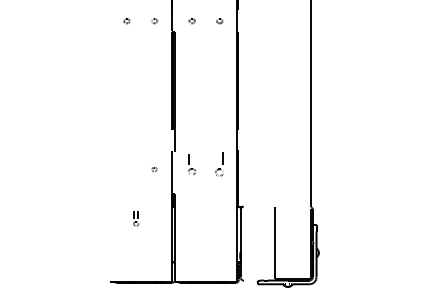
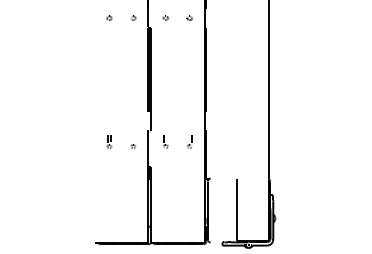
part: (191, 163) -> (165, 141), size x0.71
part: (219, 163) -> (189, 141), size x0.62
part: (136, 218) -> (109, 141), moved

